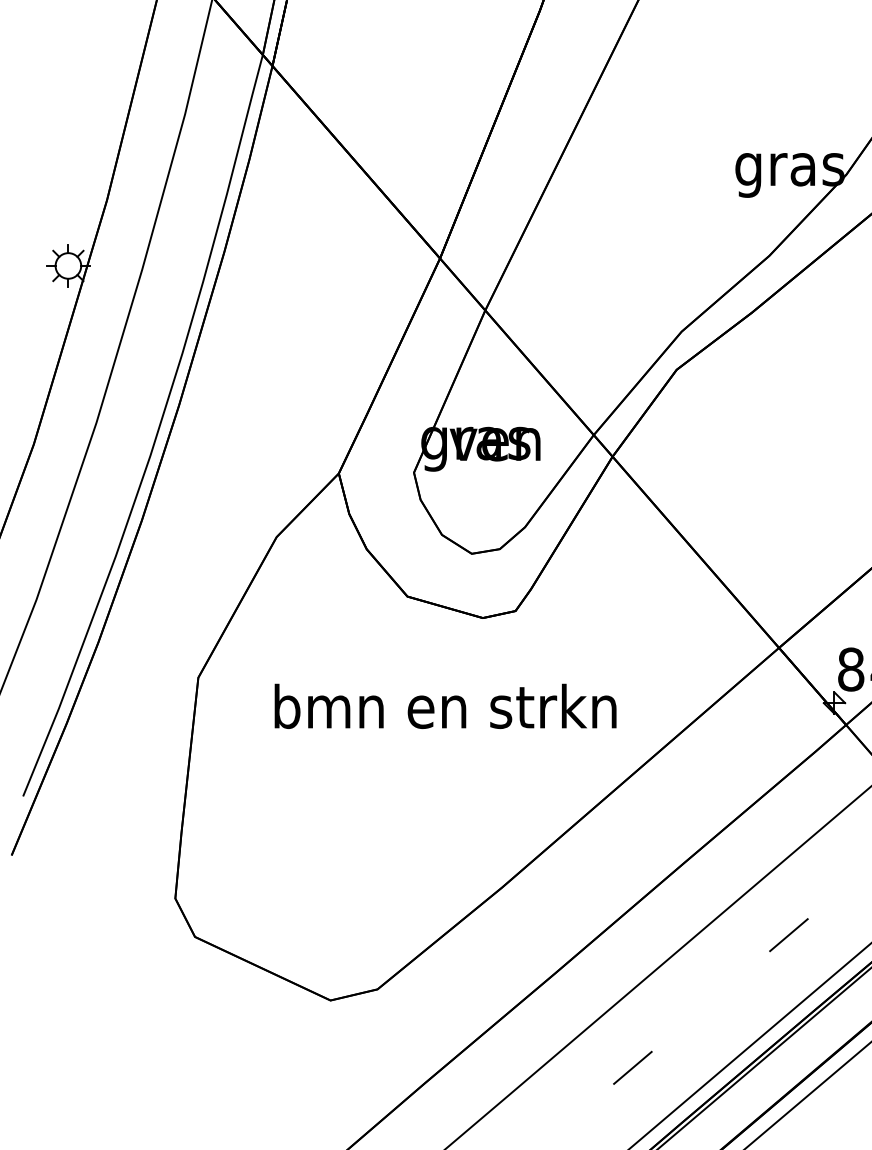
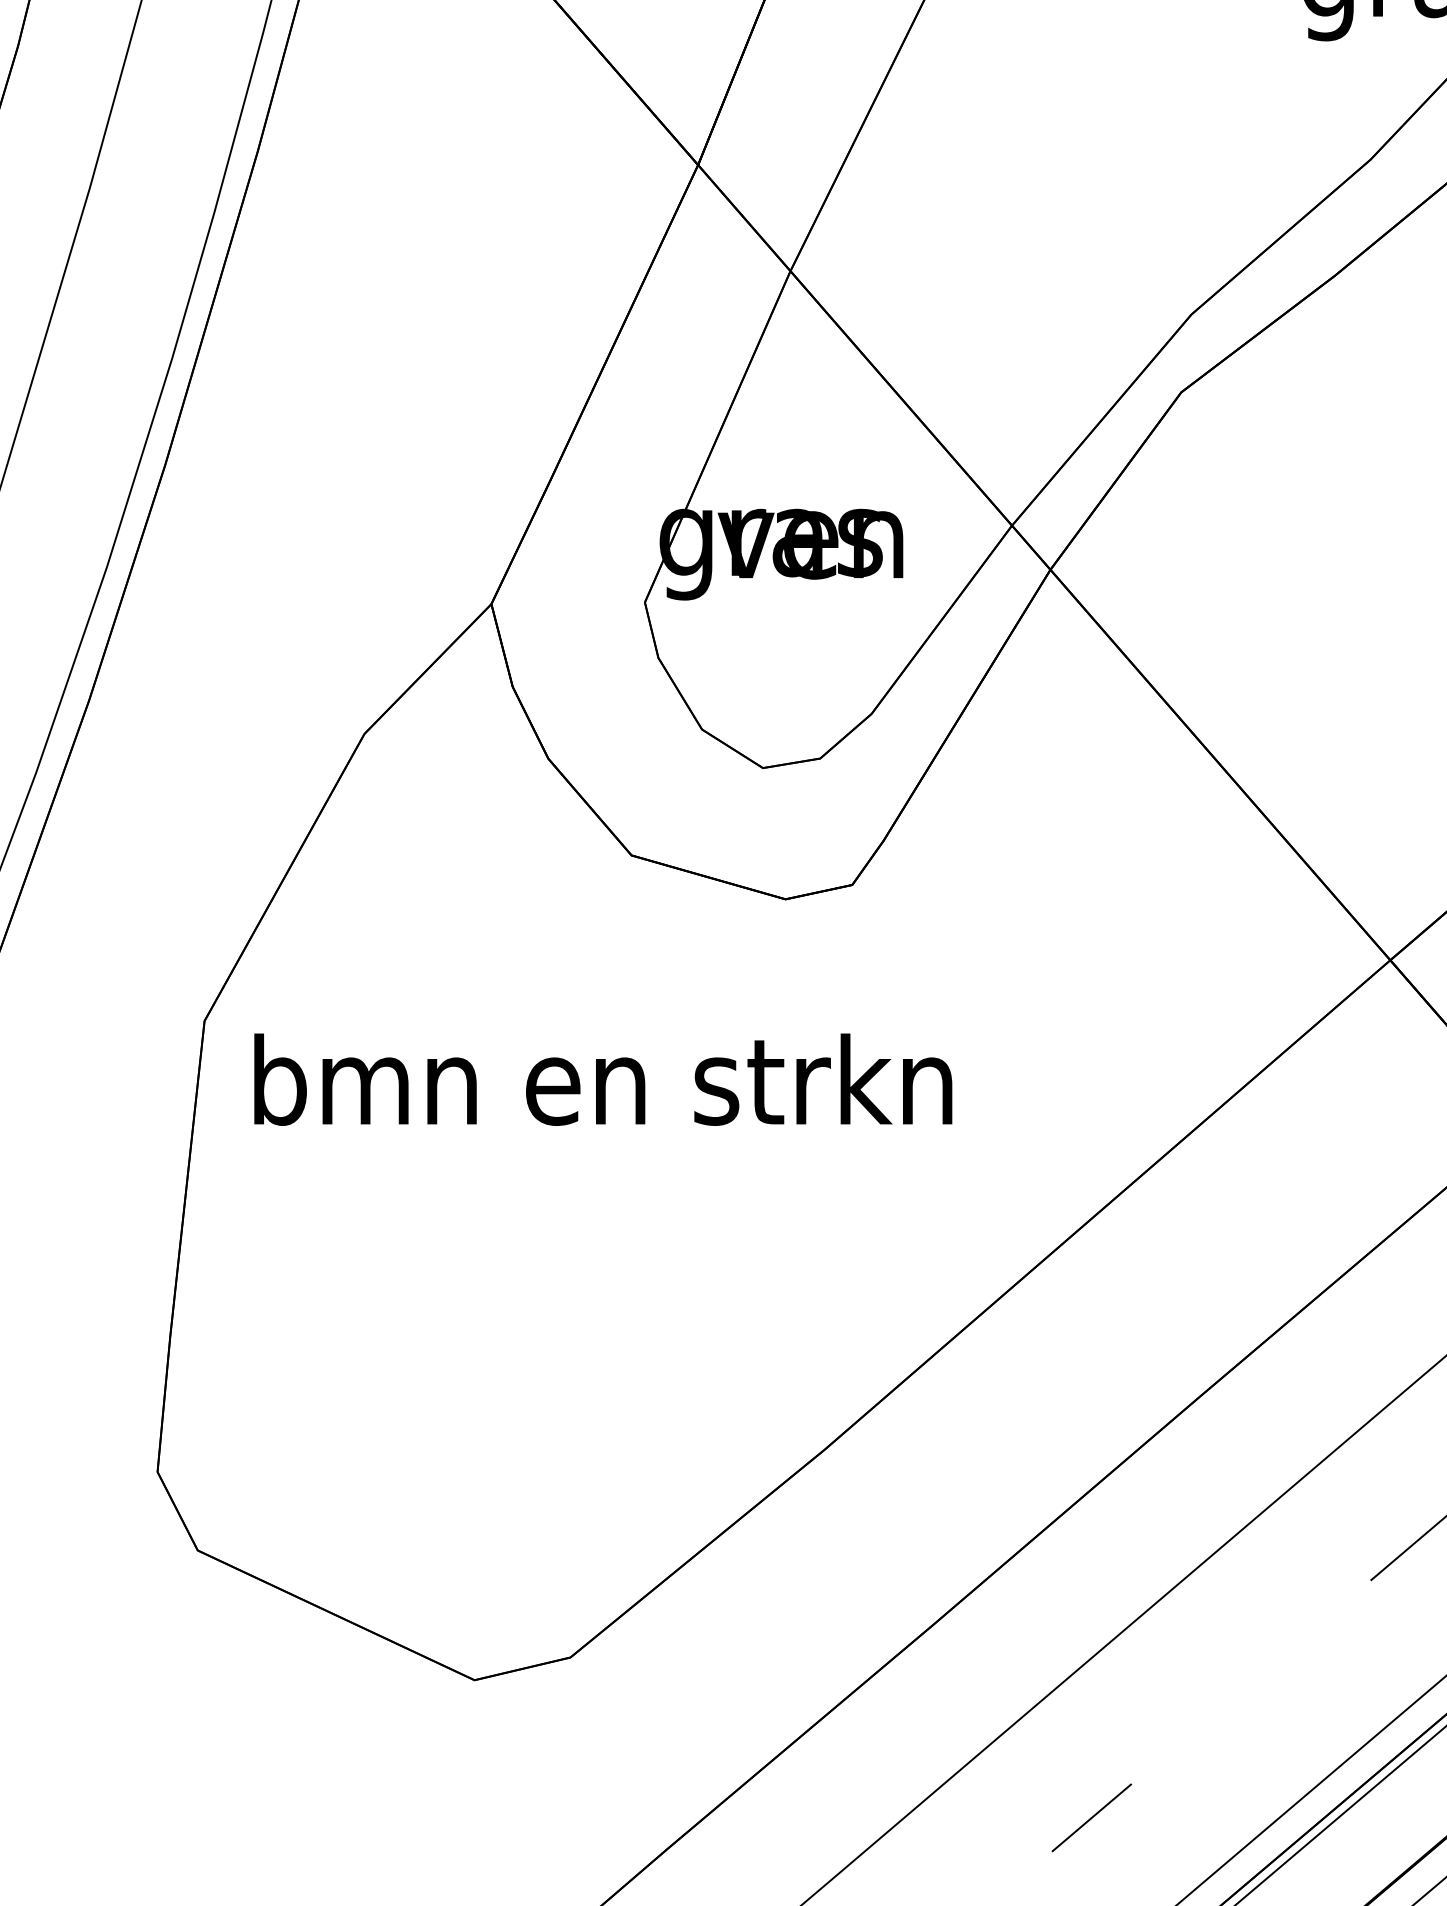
text: (445, 705) -> (603, 1077), moved

